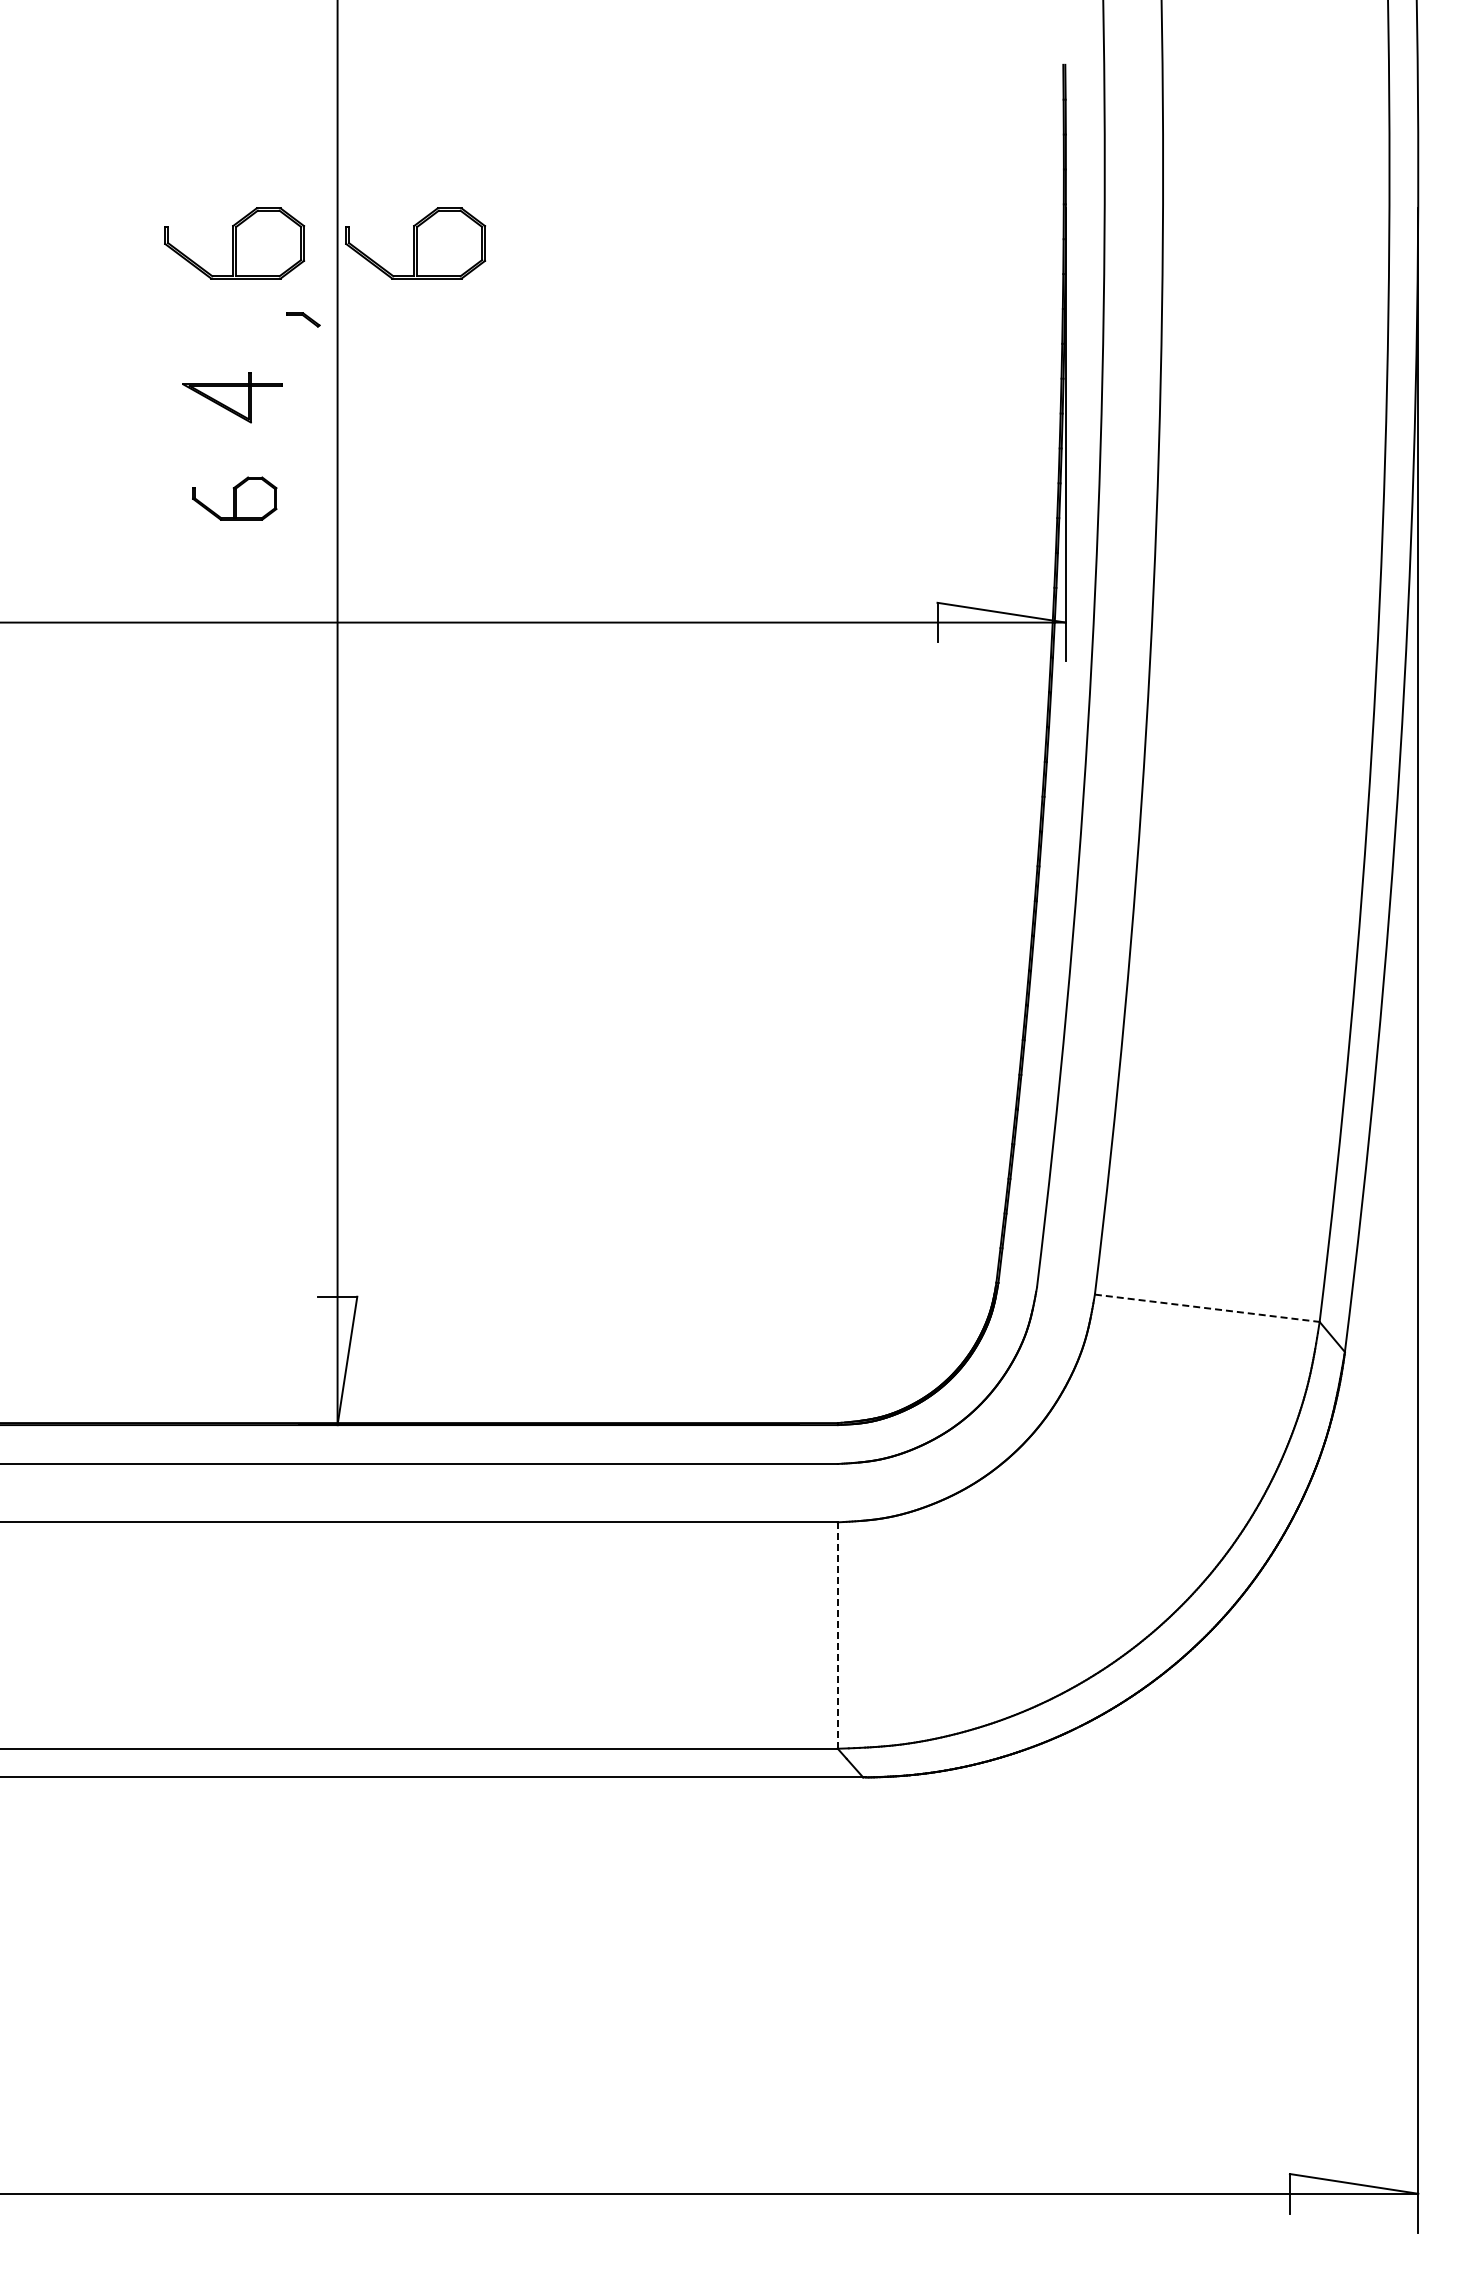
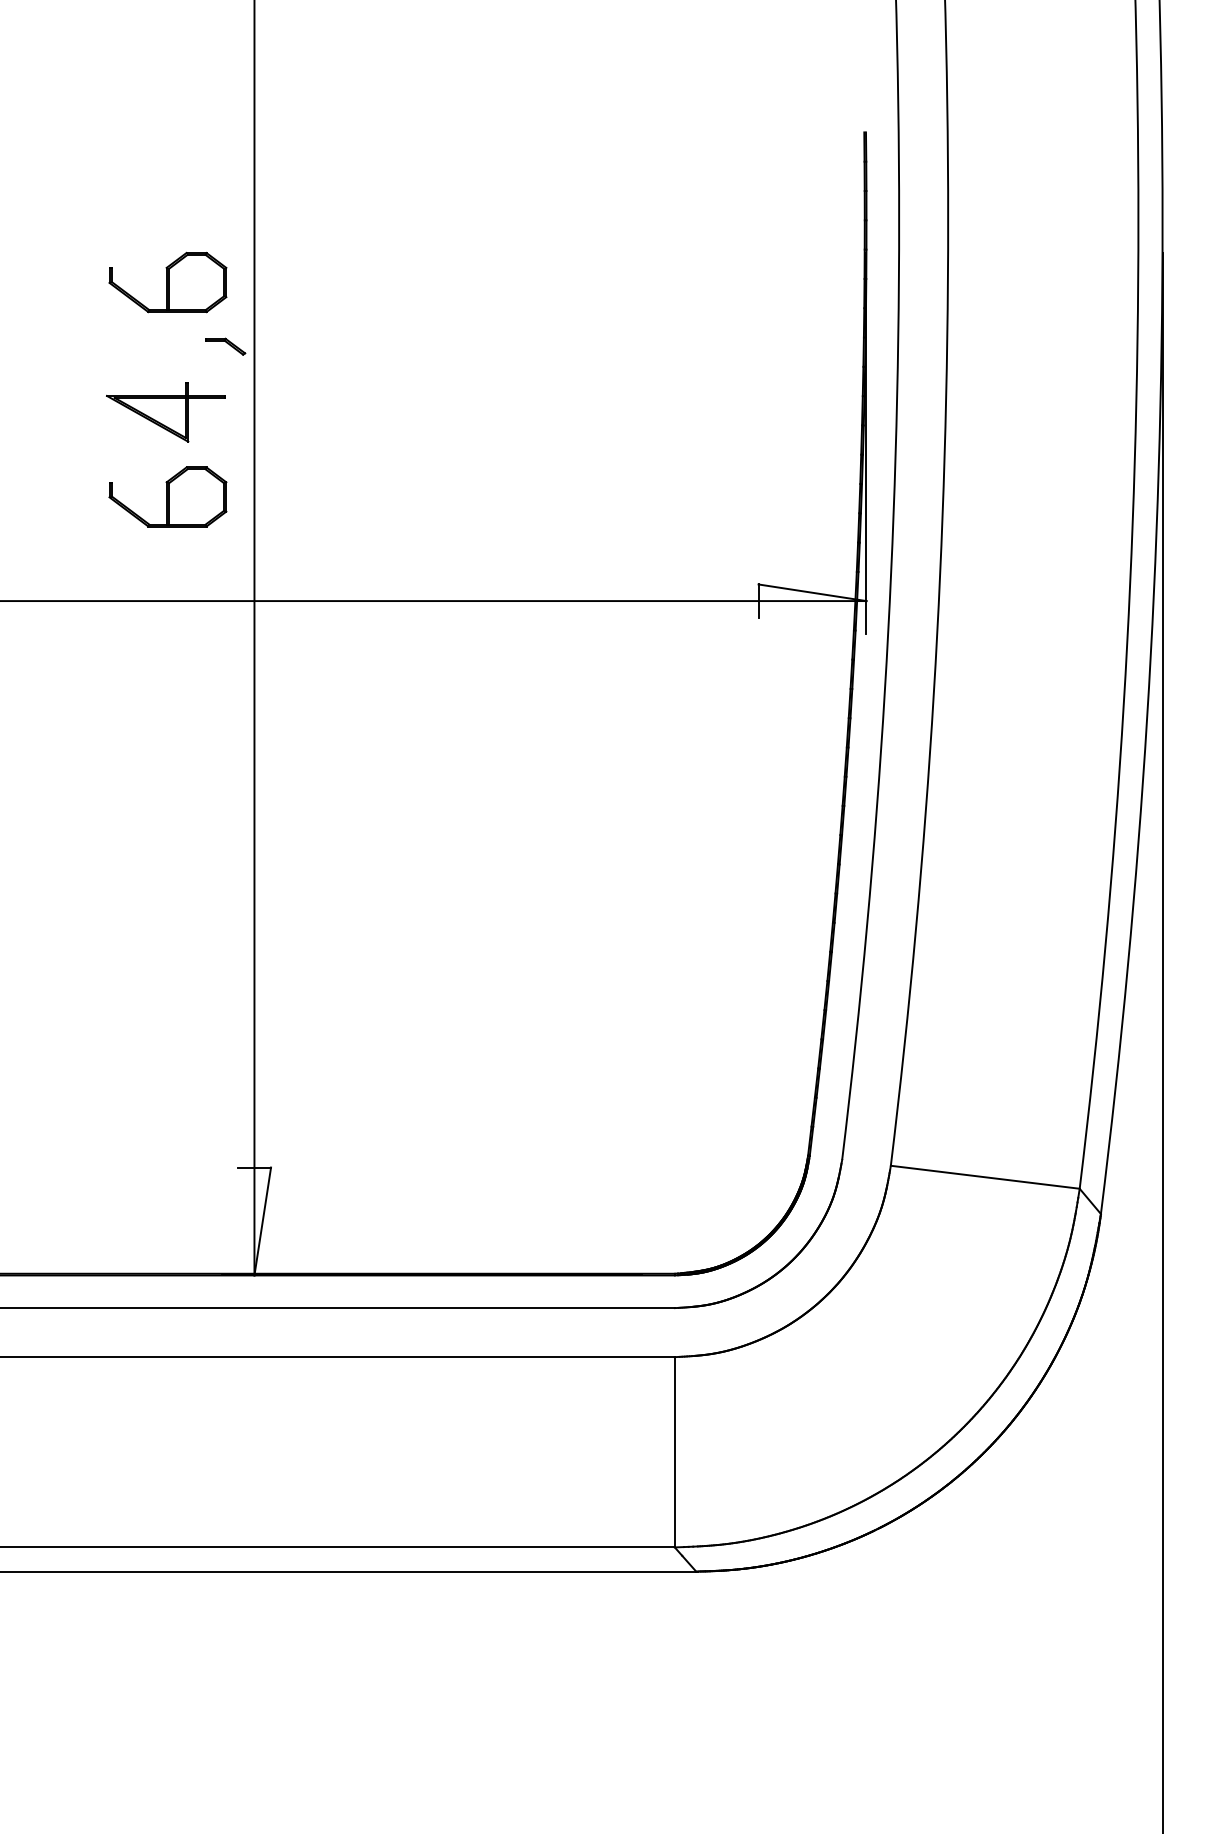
part: (415, 243) -> (319, 282), removed
part: (303, 319) -> (225, 346), size x1.43
part: (232, 397) -> (166, 411), size x1.43
part: (234, 498) -> (167, 496), size x1.67
line: (1207, 1308) -> (985, 1177), dashed -> solid
line: (837, 1636) -> (674, 1453), dashed -> solid

